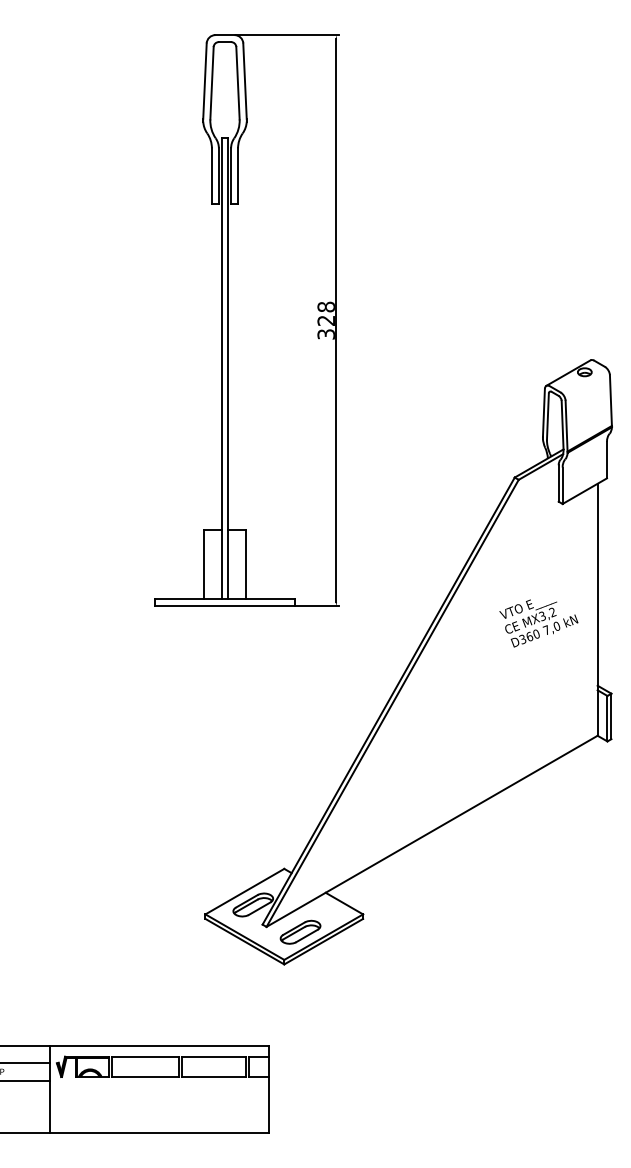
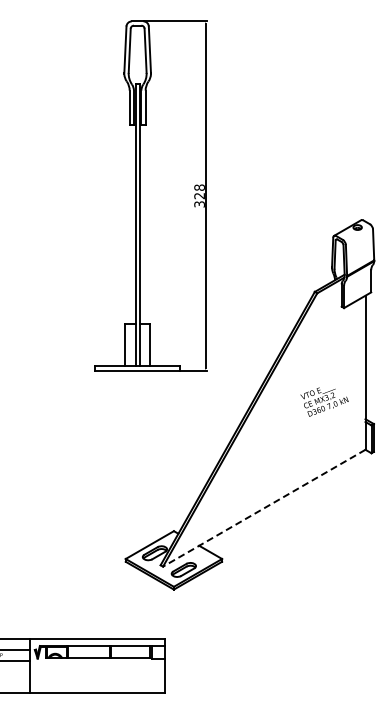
text: (538, 622) -> (324, 401), moved
line: (432, 831) -> (264, 508), solid -> dashed

